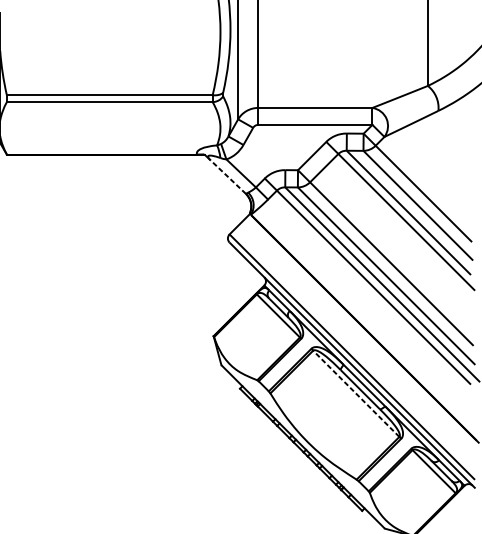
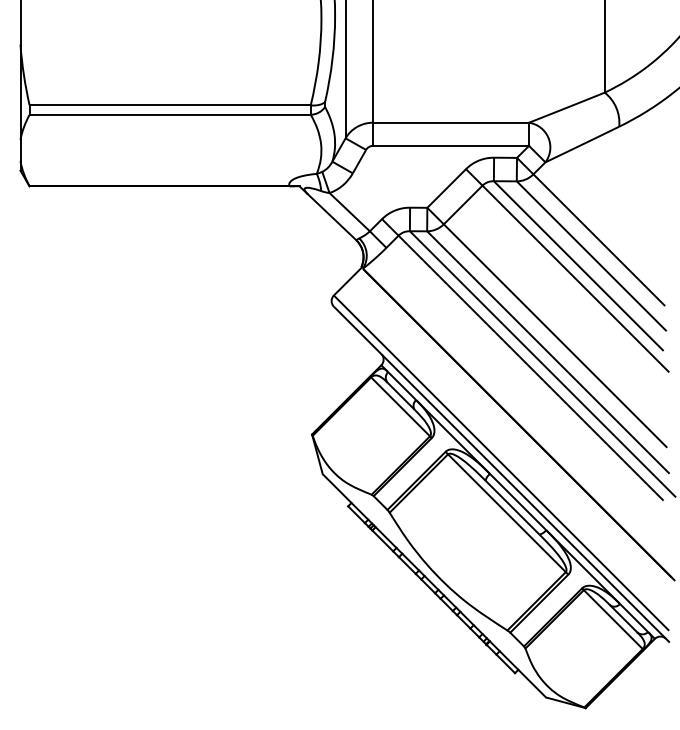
line: (227, 176) -> (331, 216), dashed -> solid
line: (355, 393) -> (506, 512), dashed -> solid

